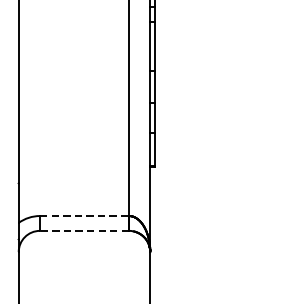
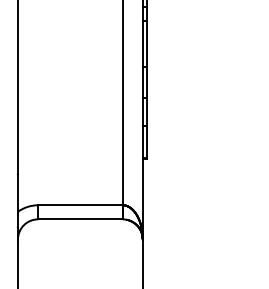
line: (84, 216) -> (80, 205), dashed -> solid
line: (83, 231) -> (79, 219), dashed -> solid

